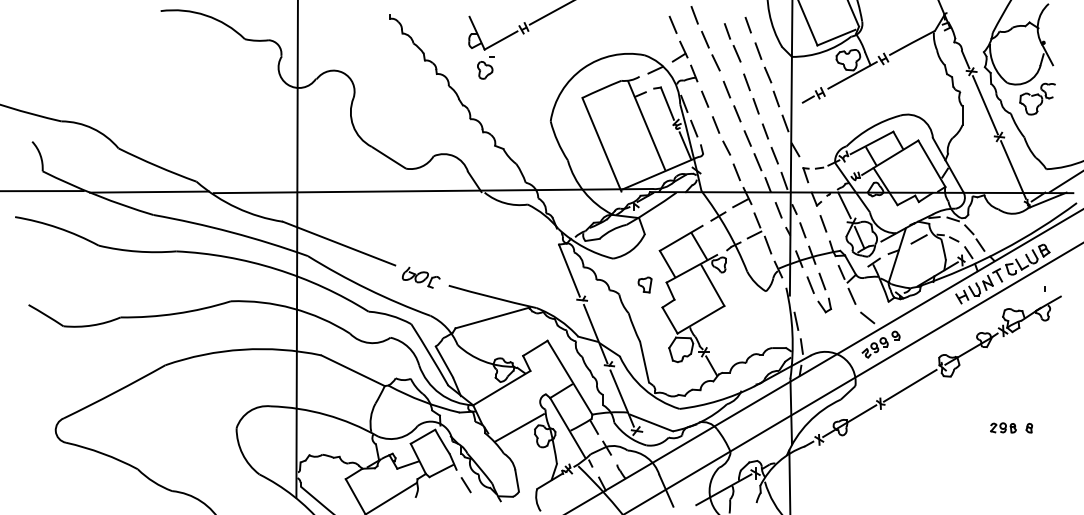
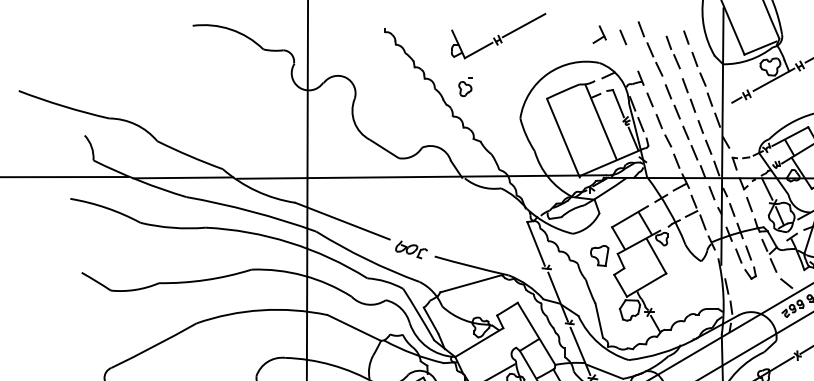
part: (679, 51) -> (599, 34), moved
part: (485, 67) -> (465, 86), moved
part: (644, 284) -> (599, 255), size x1.6

